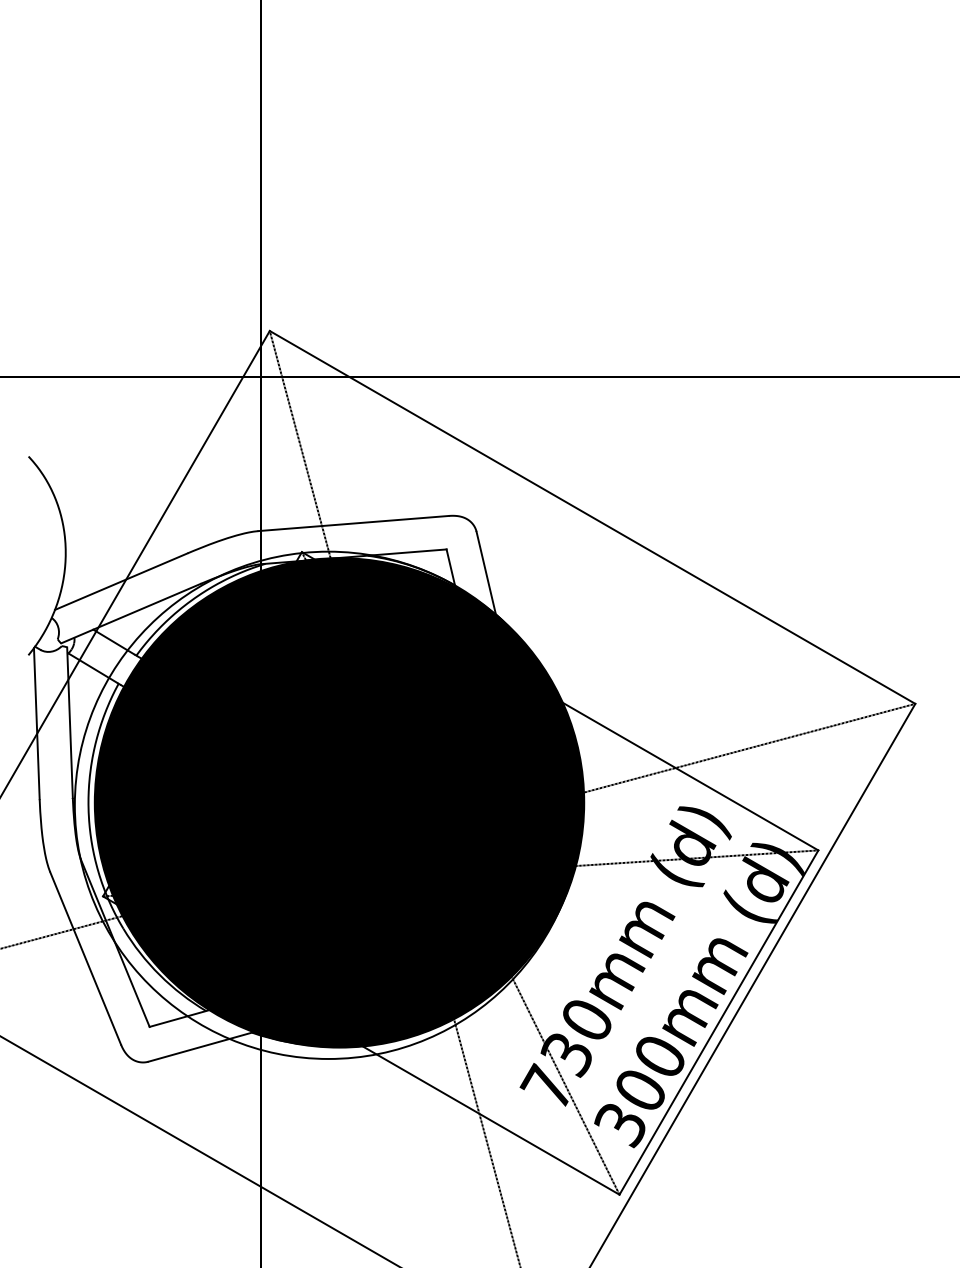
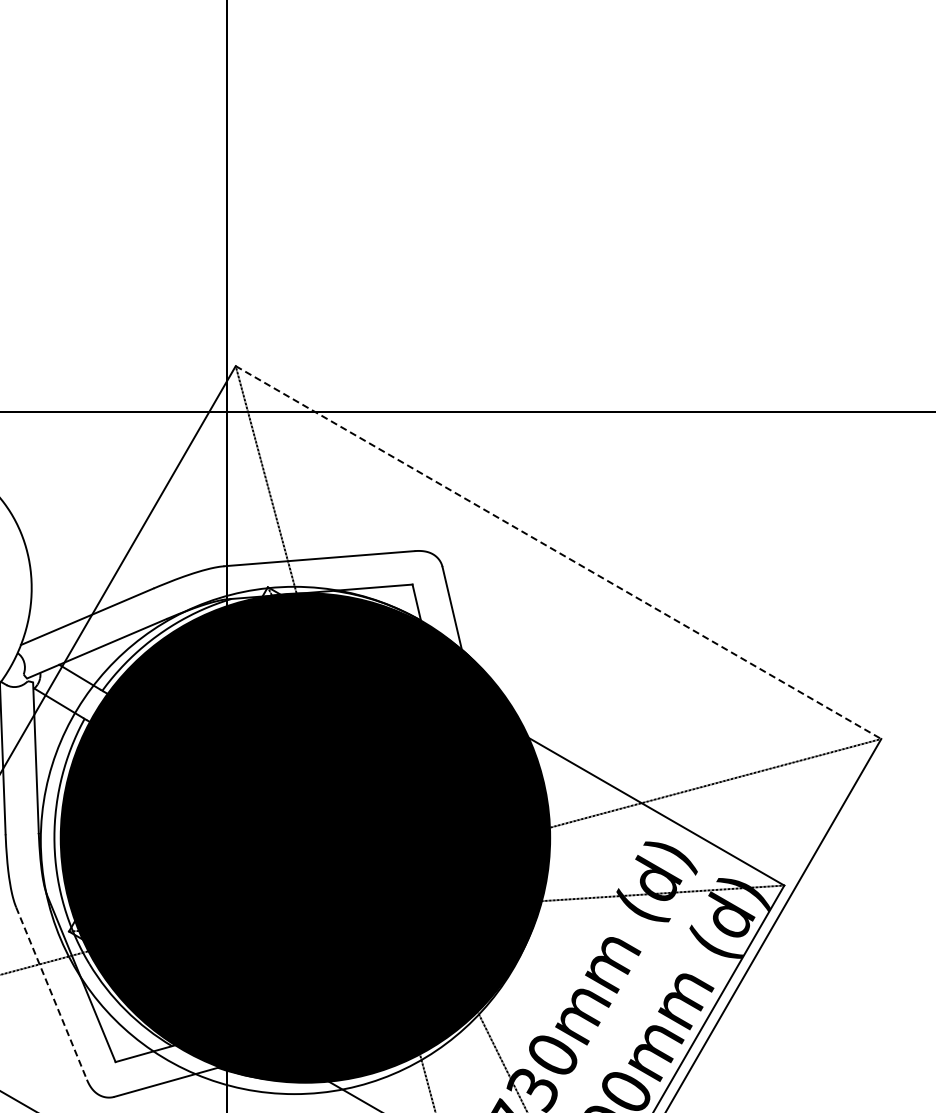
line: (592, 517) -> (558, 552), solid -> dashed
line: (85, 958) -> (51, 993), solid -> dashed

